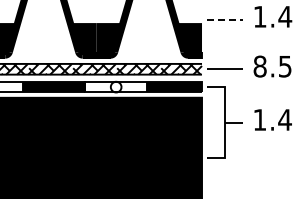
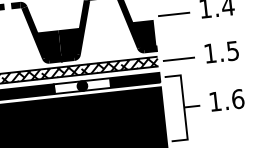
line: (225, 19) -> (174, 14), dashed -> solid
text: (259, 66) -> (209, 53), 8.5 -> 1.5
fill: (115, 86) -> (81, 85), added
text: (284, 119) -> (237, 98), 1.4 -> 1.6

